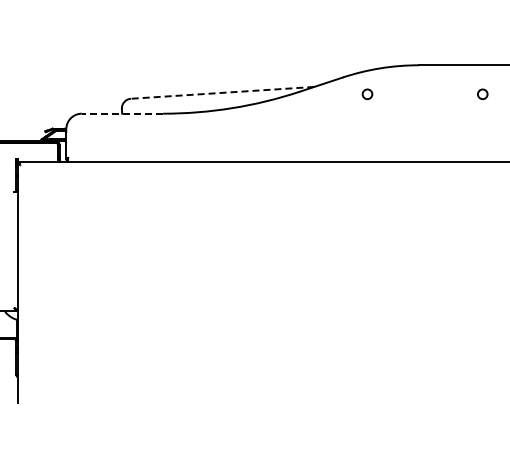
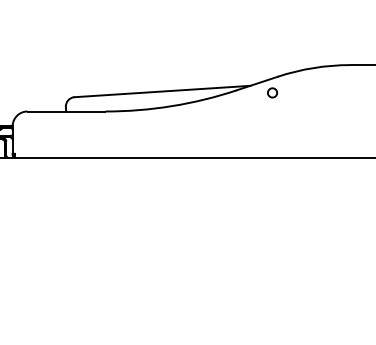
line: (222, 92) -> (162, 91), dashed -> solid
circle: (367, 94) -> (272, 93), moved
line: (122, 113) -> (66, 111), dashed -> solid

